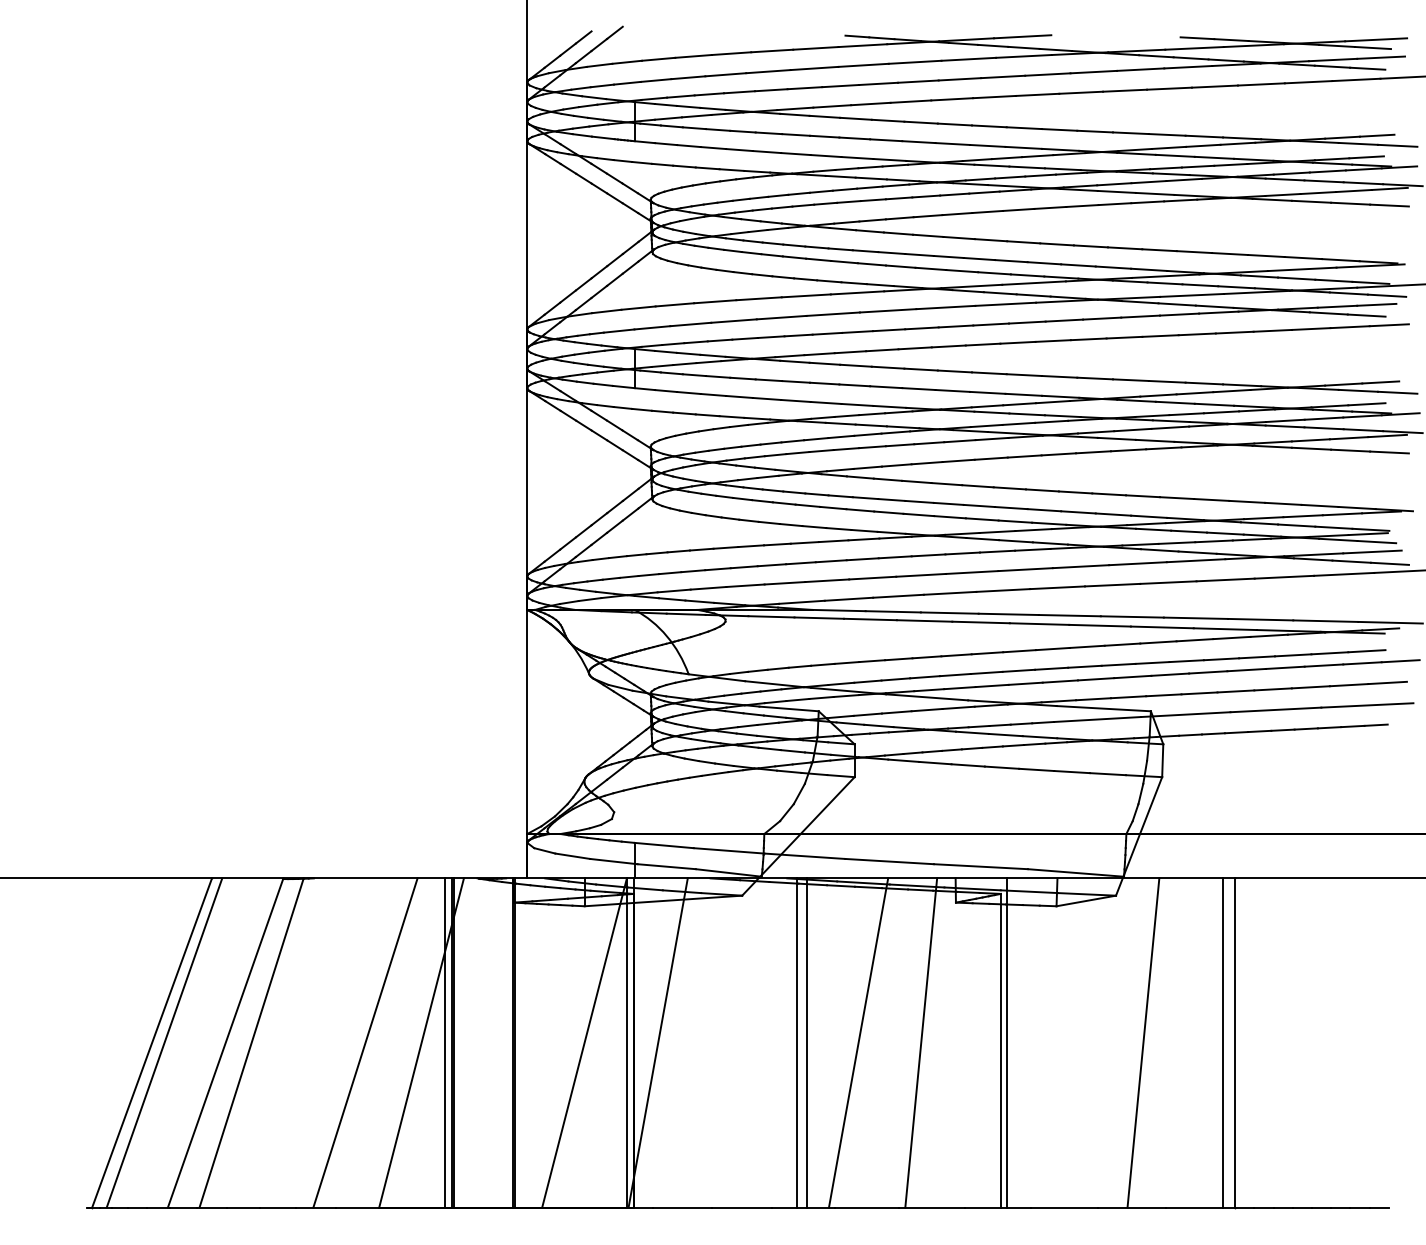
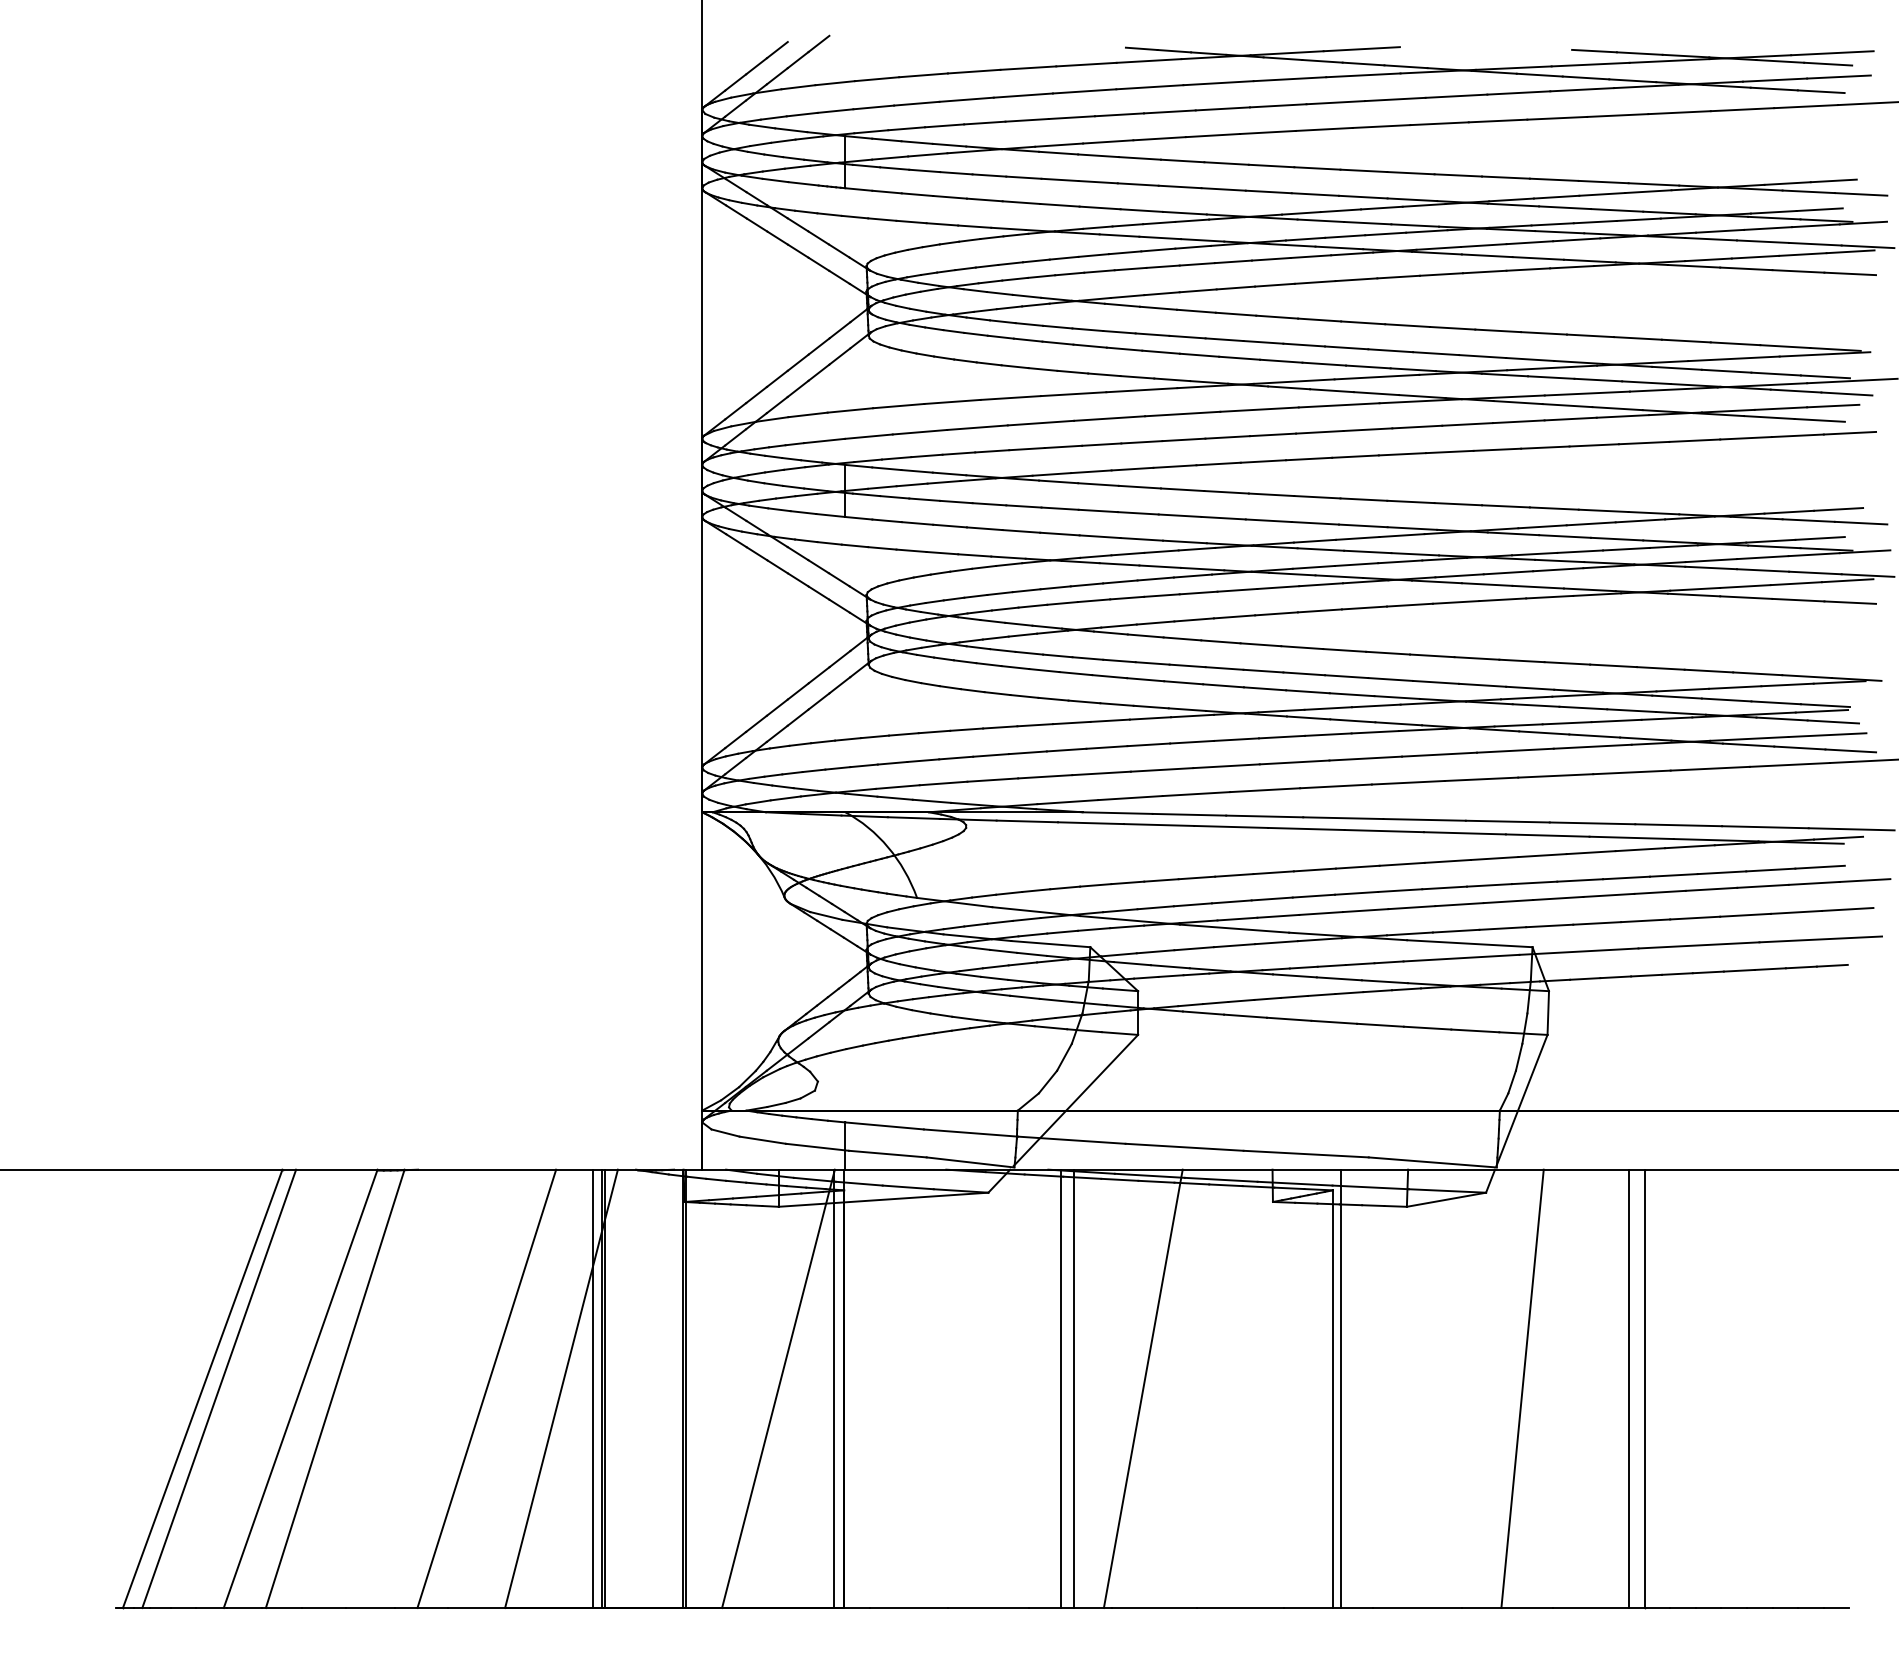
line: (658, 1042) -> (876, 1388), removed
line: (921, 1042) -> (1226, 1388), removed

